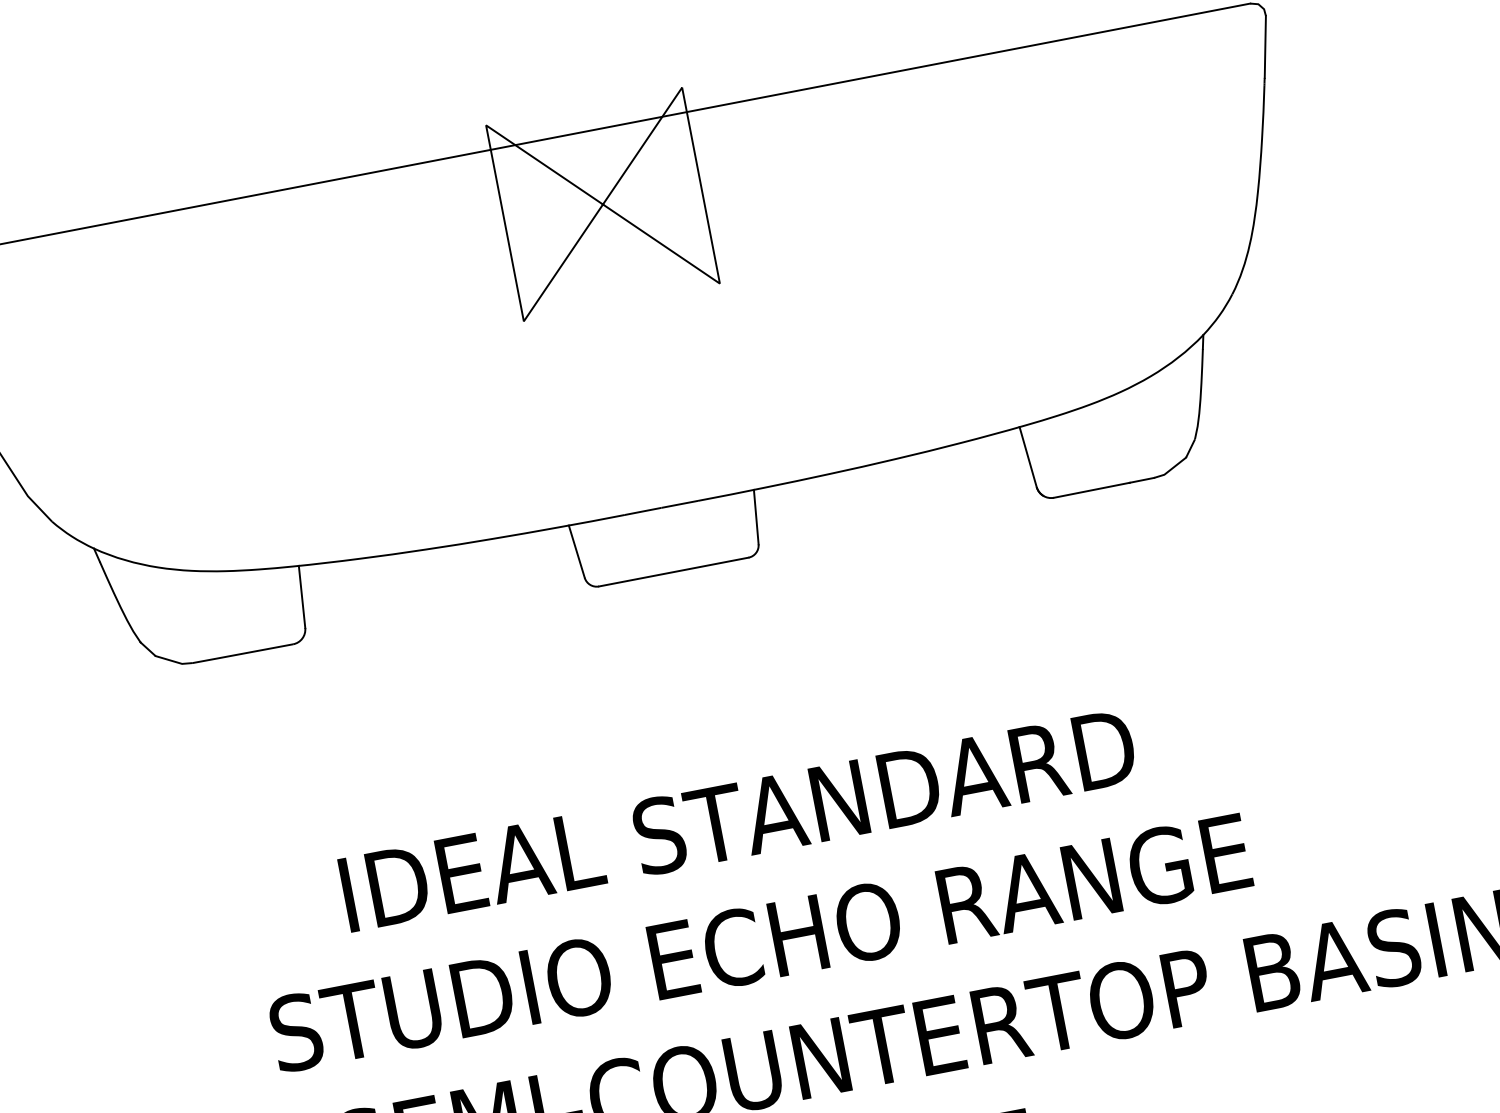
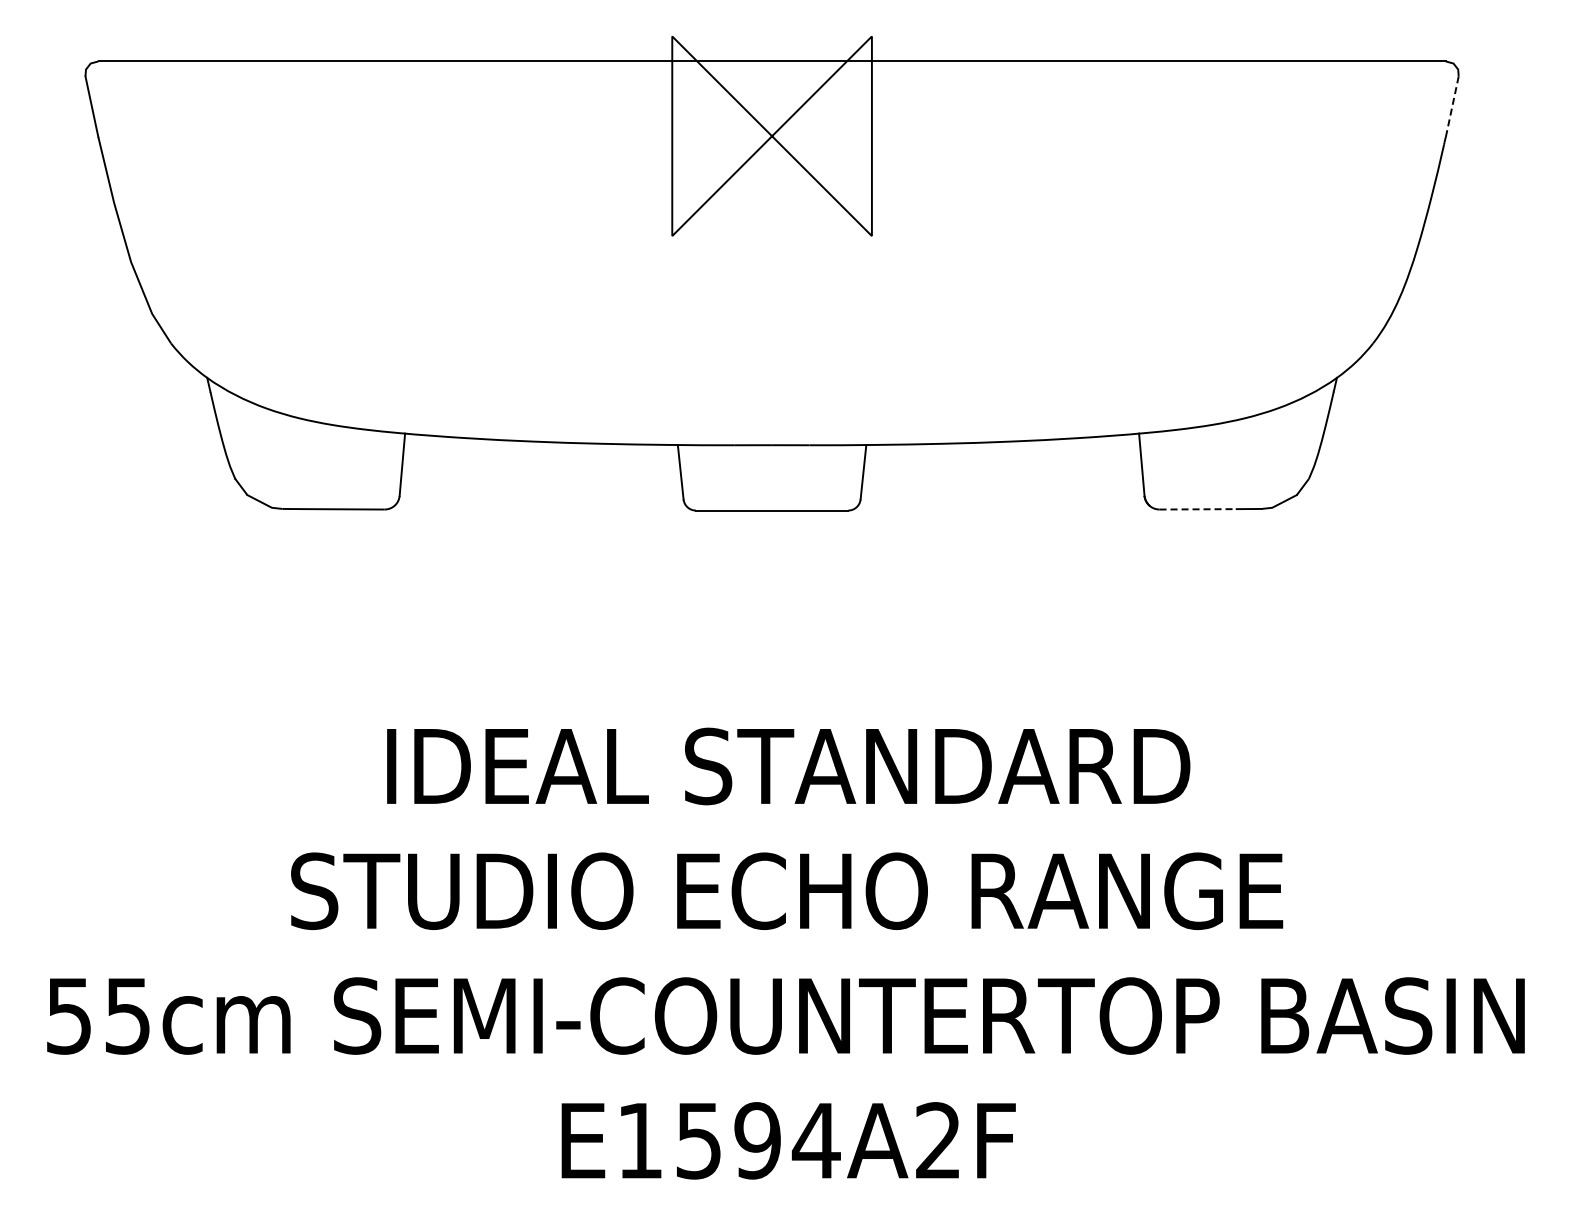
line: (1265, 46) -> (1452, 106), solid -> dashed
line: (1092, 490) -> (1198, 509), solid -> dashed

